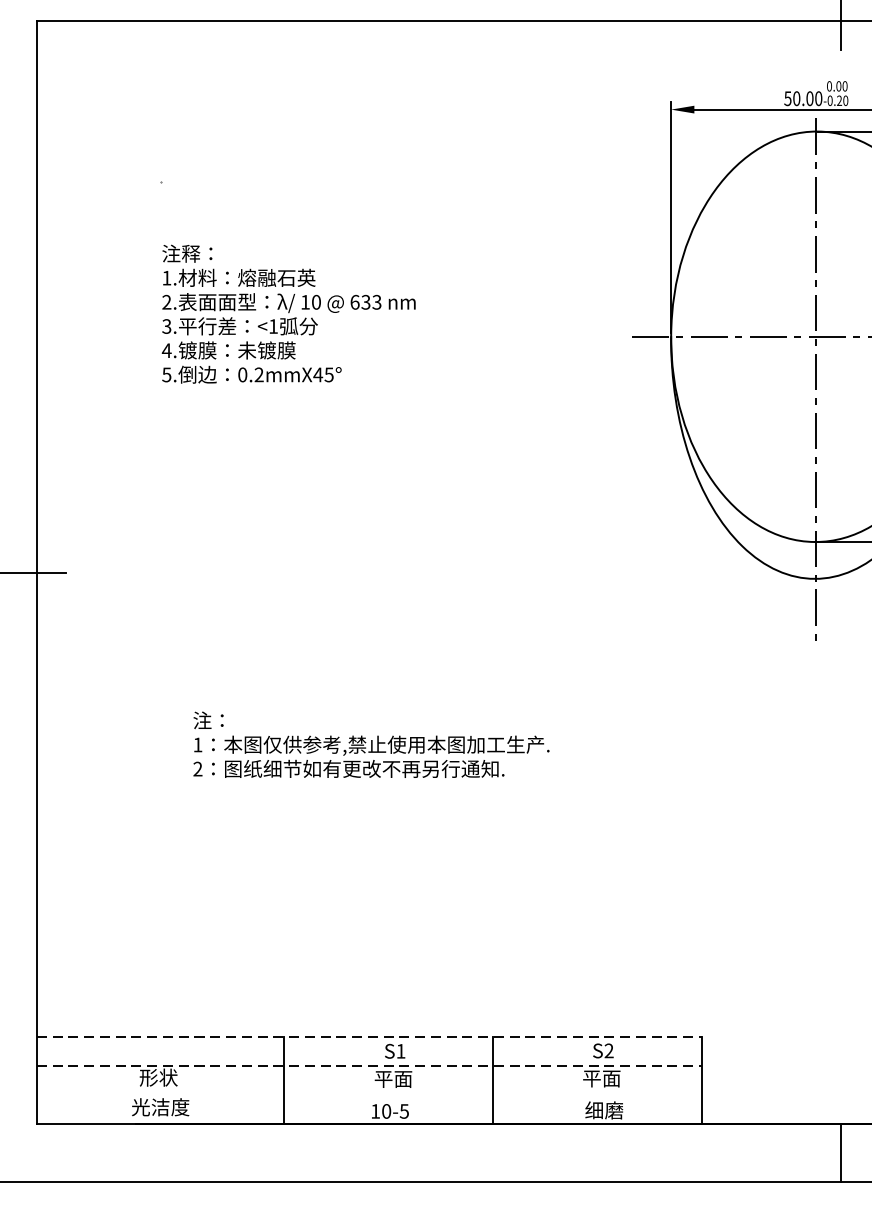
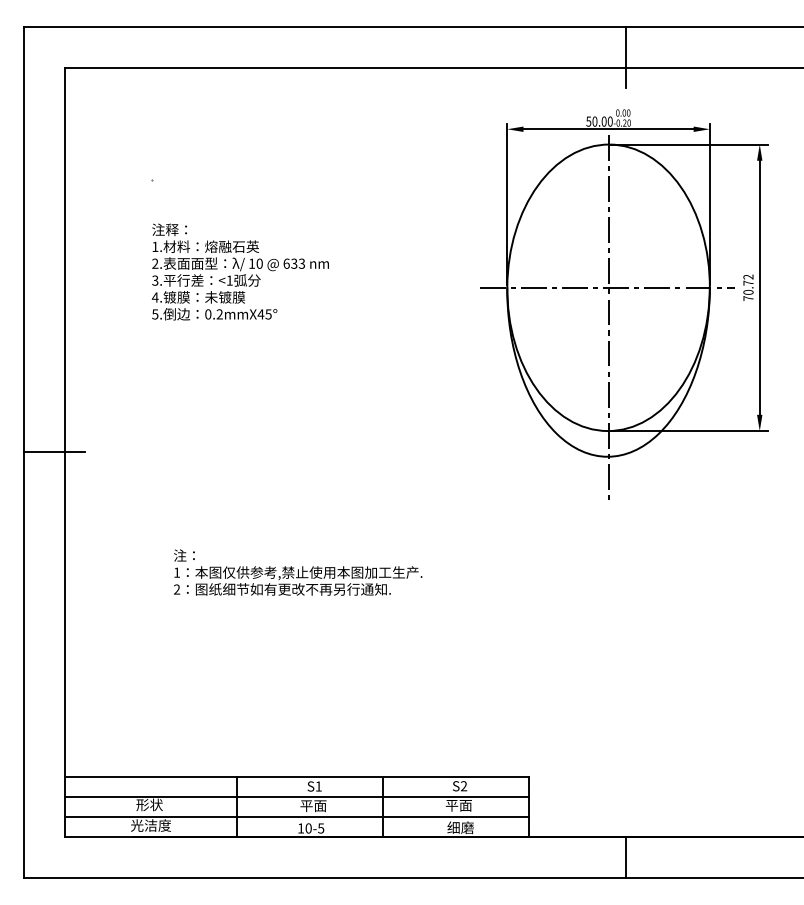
line: (370, 1036) -> (297, 776), dashed -> solid
line: (370, 1065) -> (297, 796), dashed -> solid
line: (369, 1095) -> (296, 817), added

